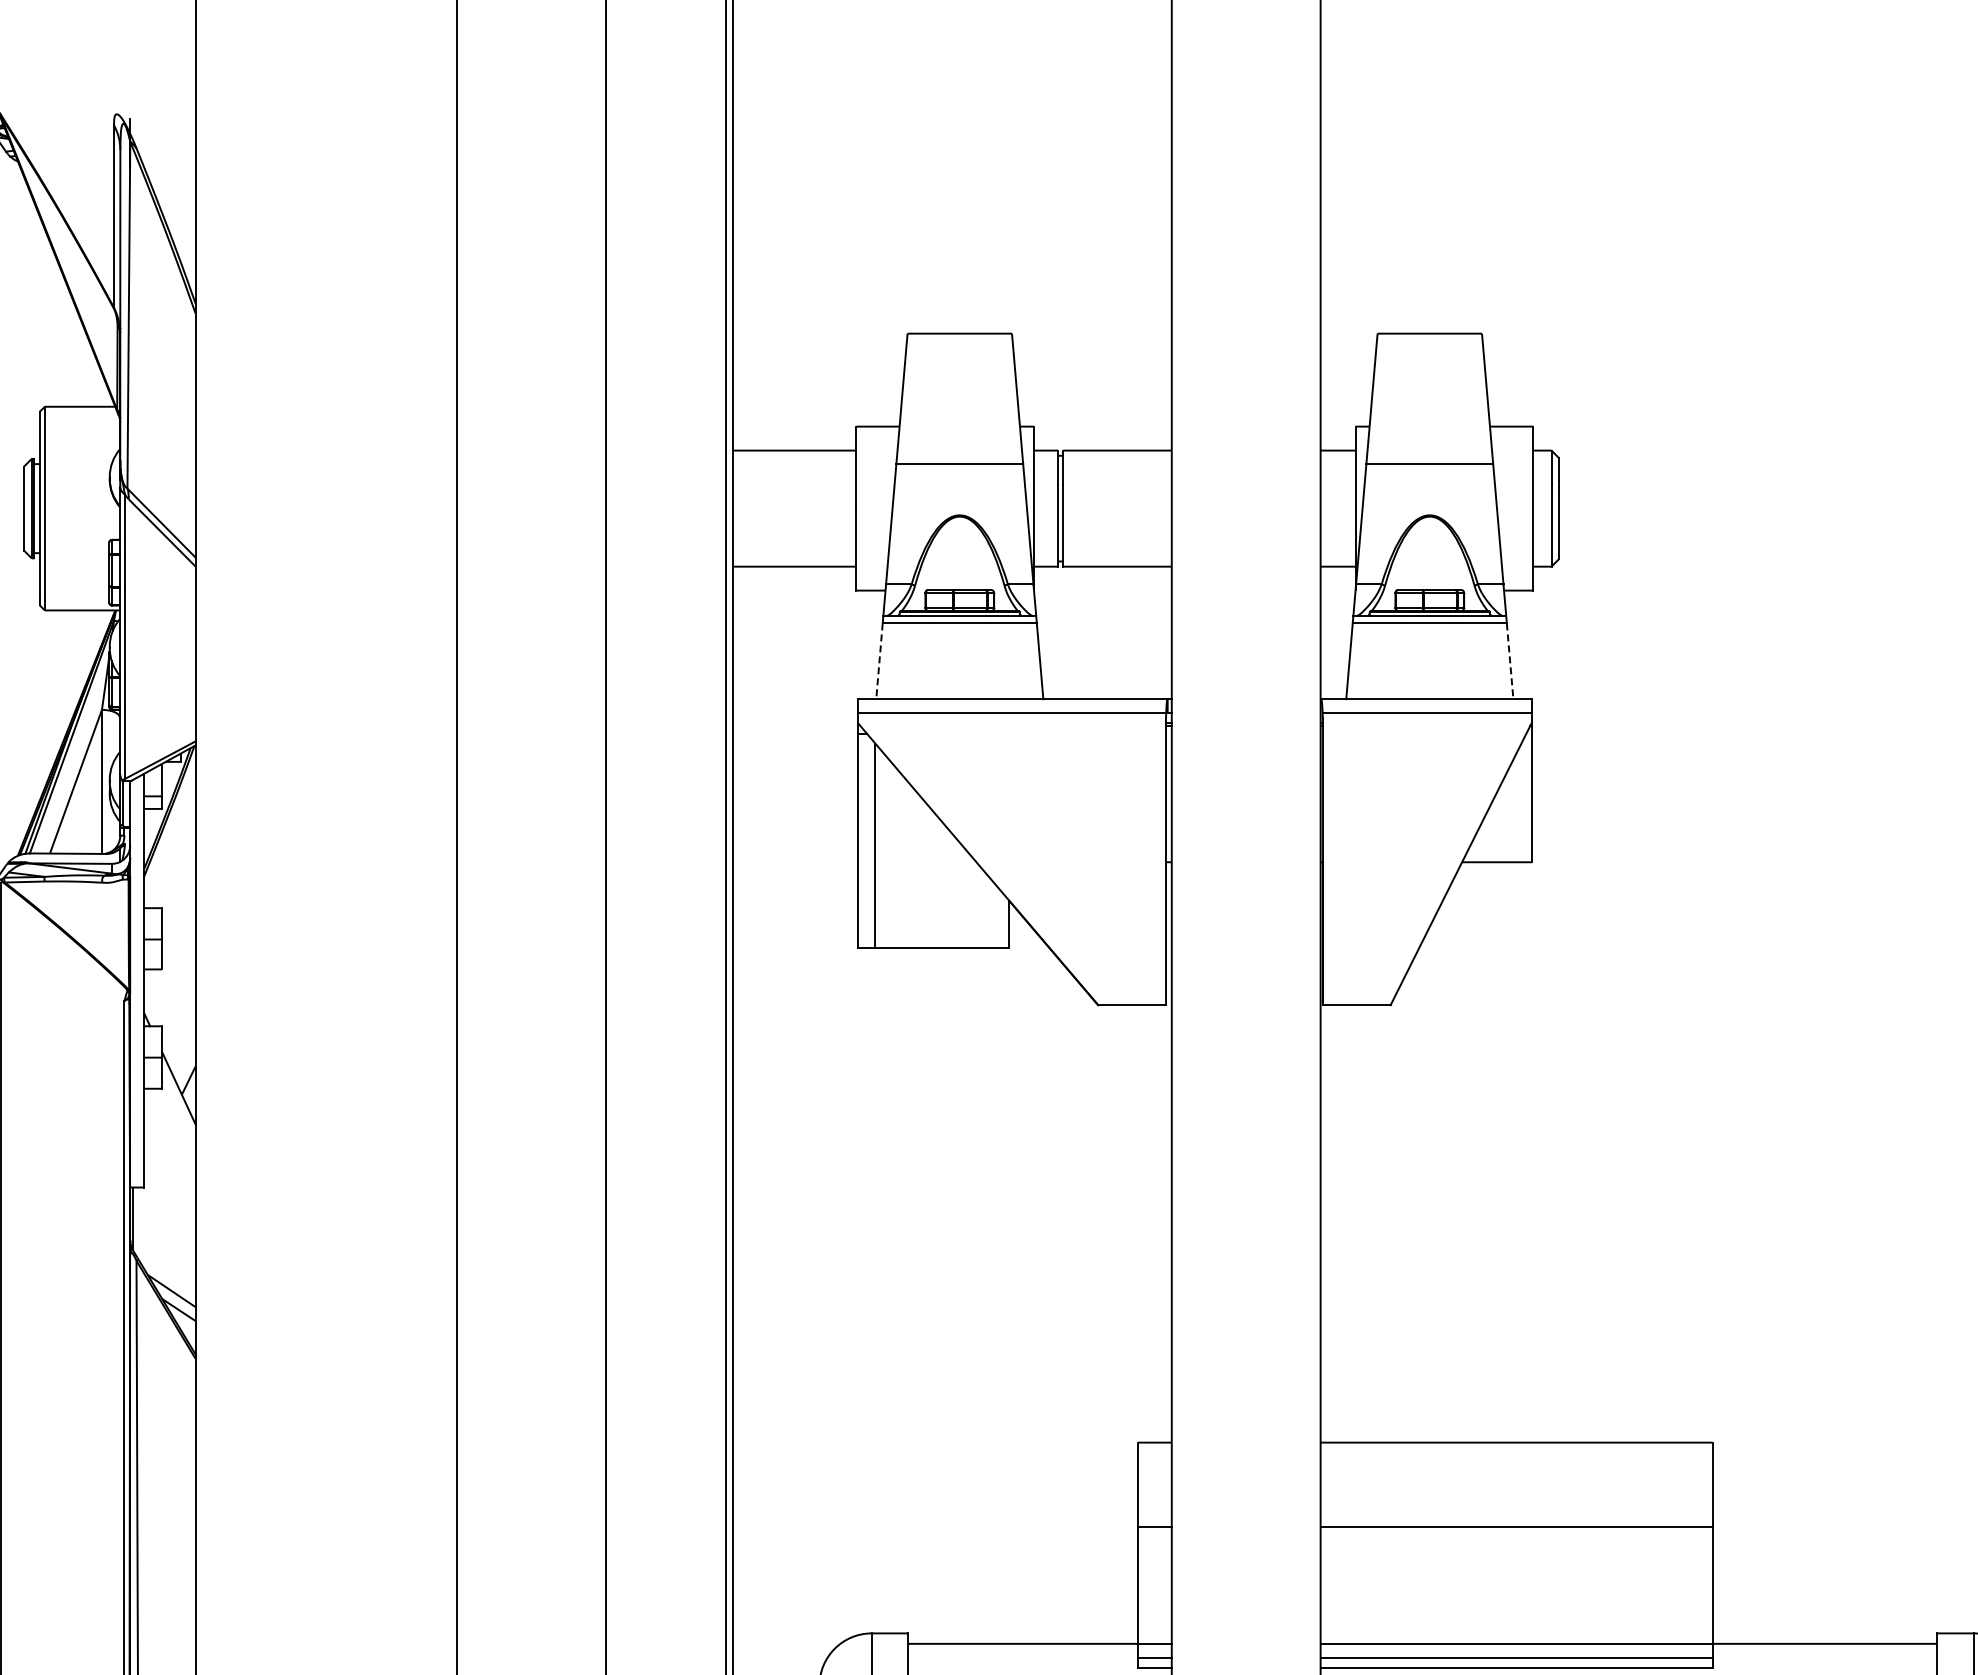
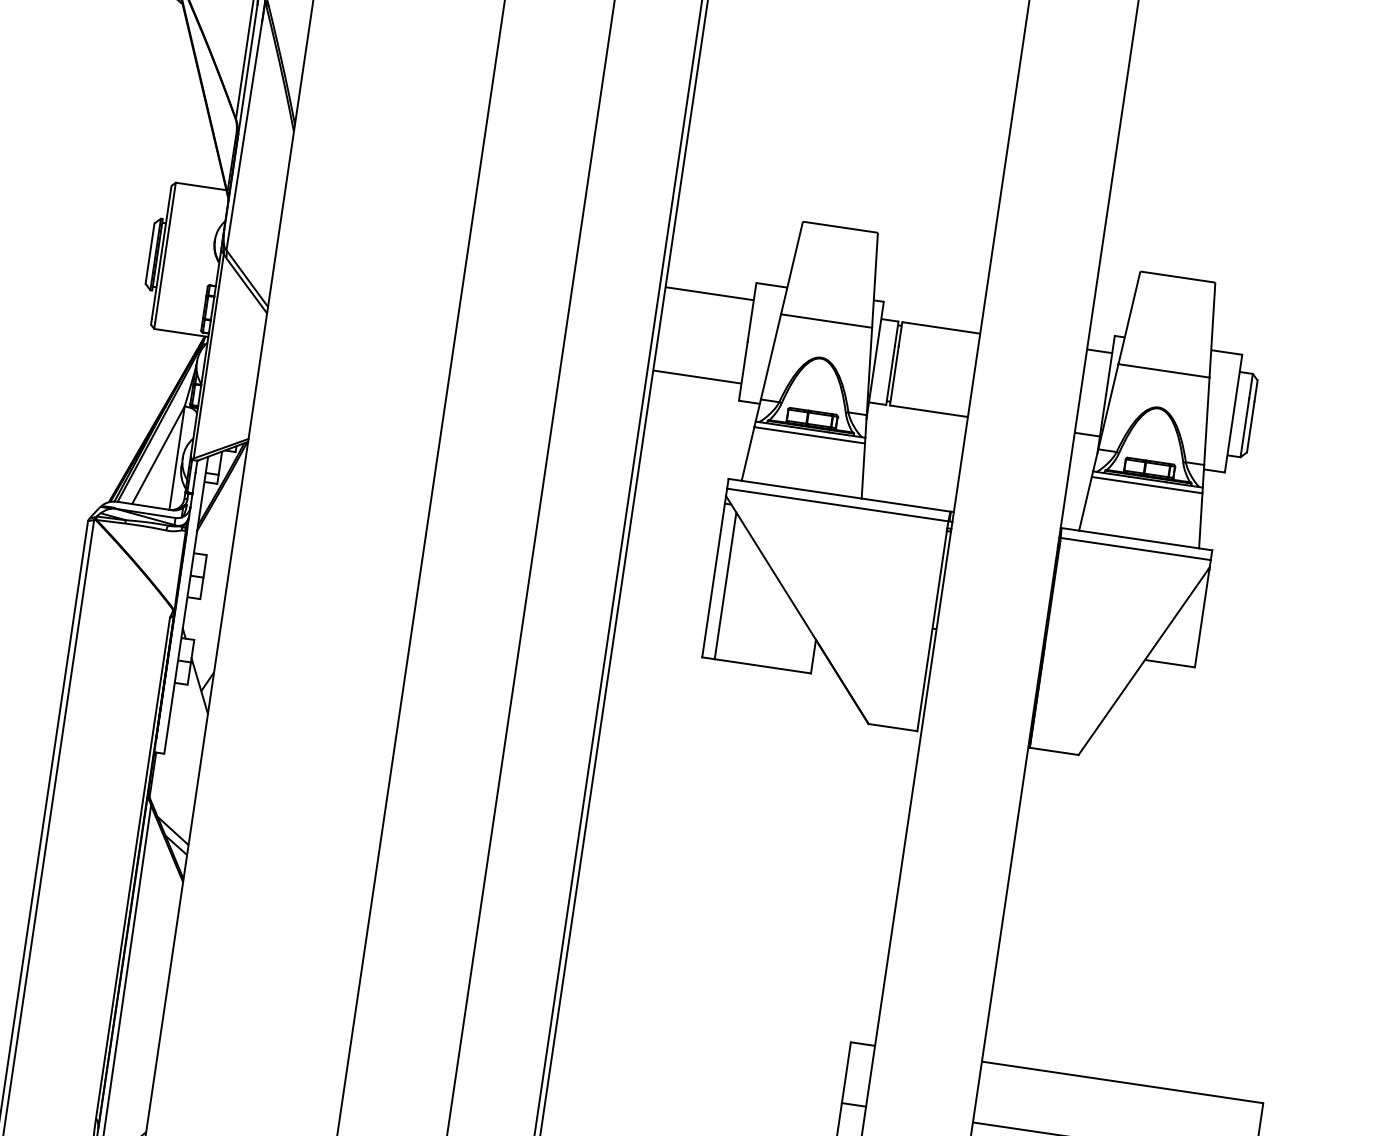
line: (879, 661) -> (748, 454), dashed -> solid
line: (1510, 661) -> (1201, 520), dashed -> solid

